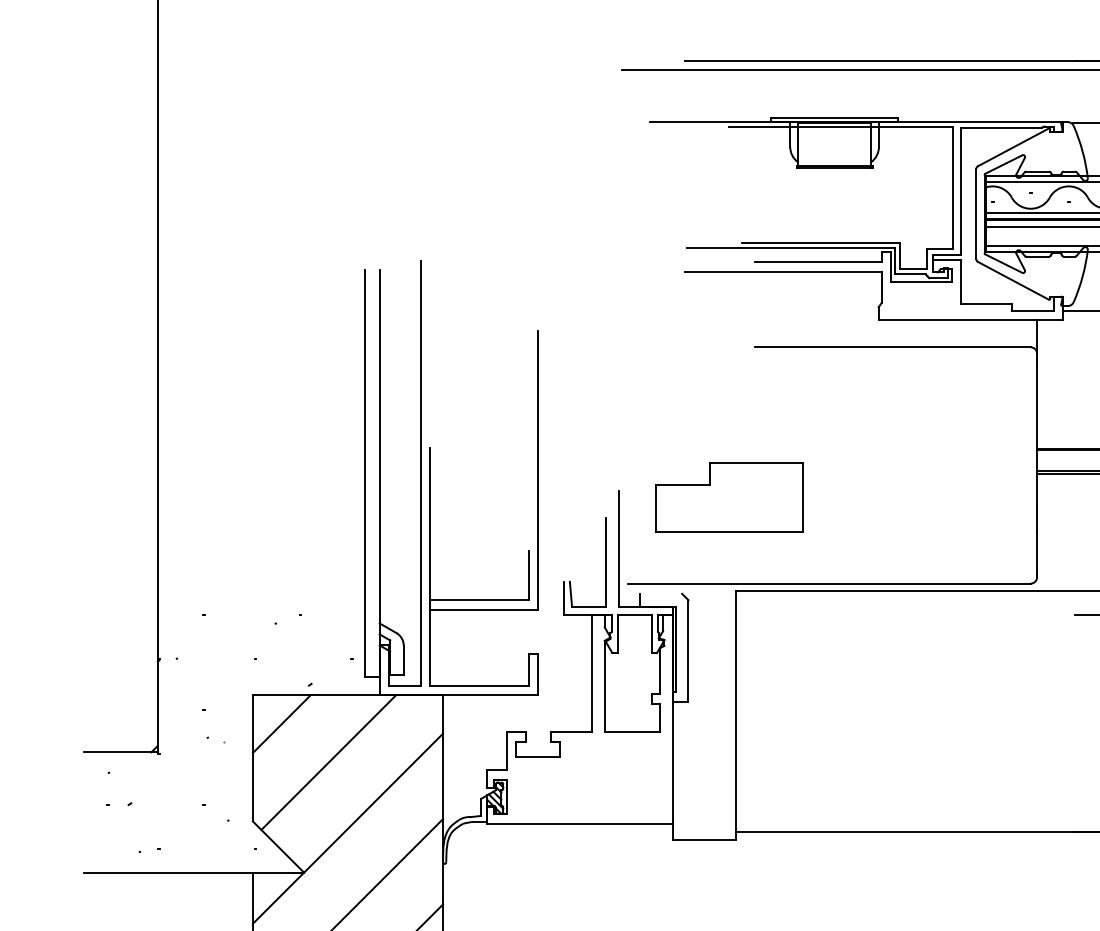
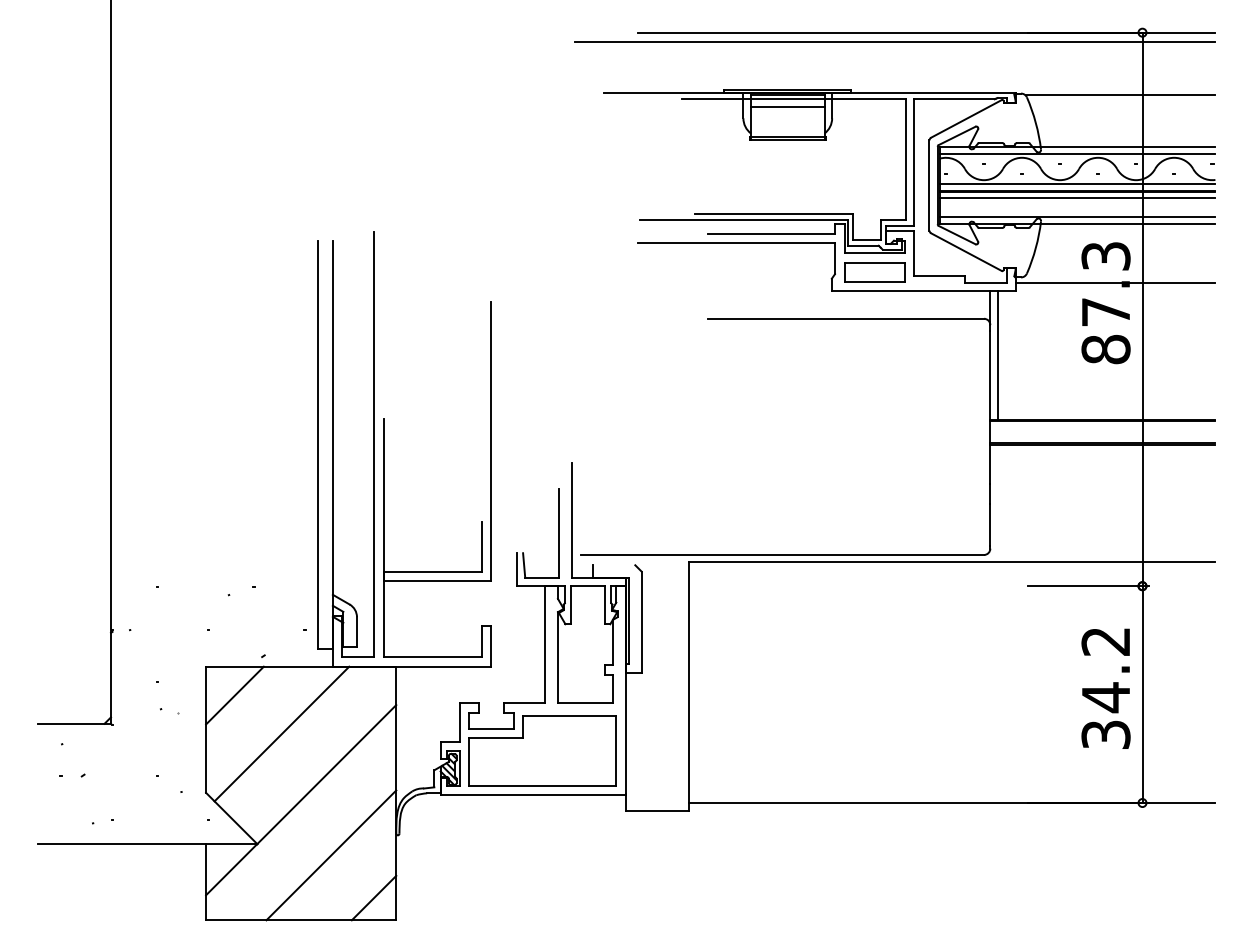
line: (834, 135) -> (787, 106), added
part: (921, 301) -> (874, 272), added
line: (1045, 384) -> (998, 355), added
part: (729, 497) -> (542, 750), moved

